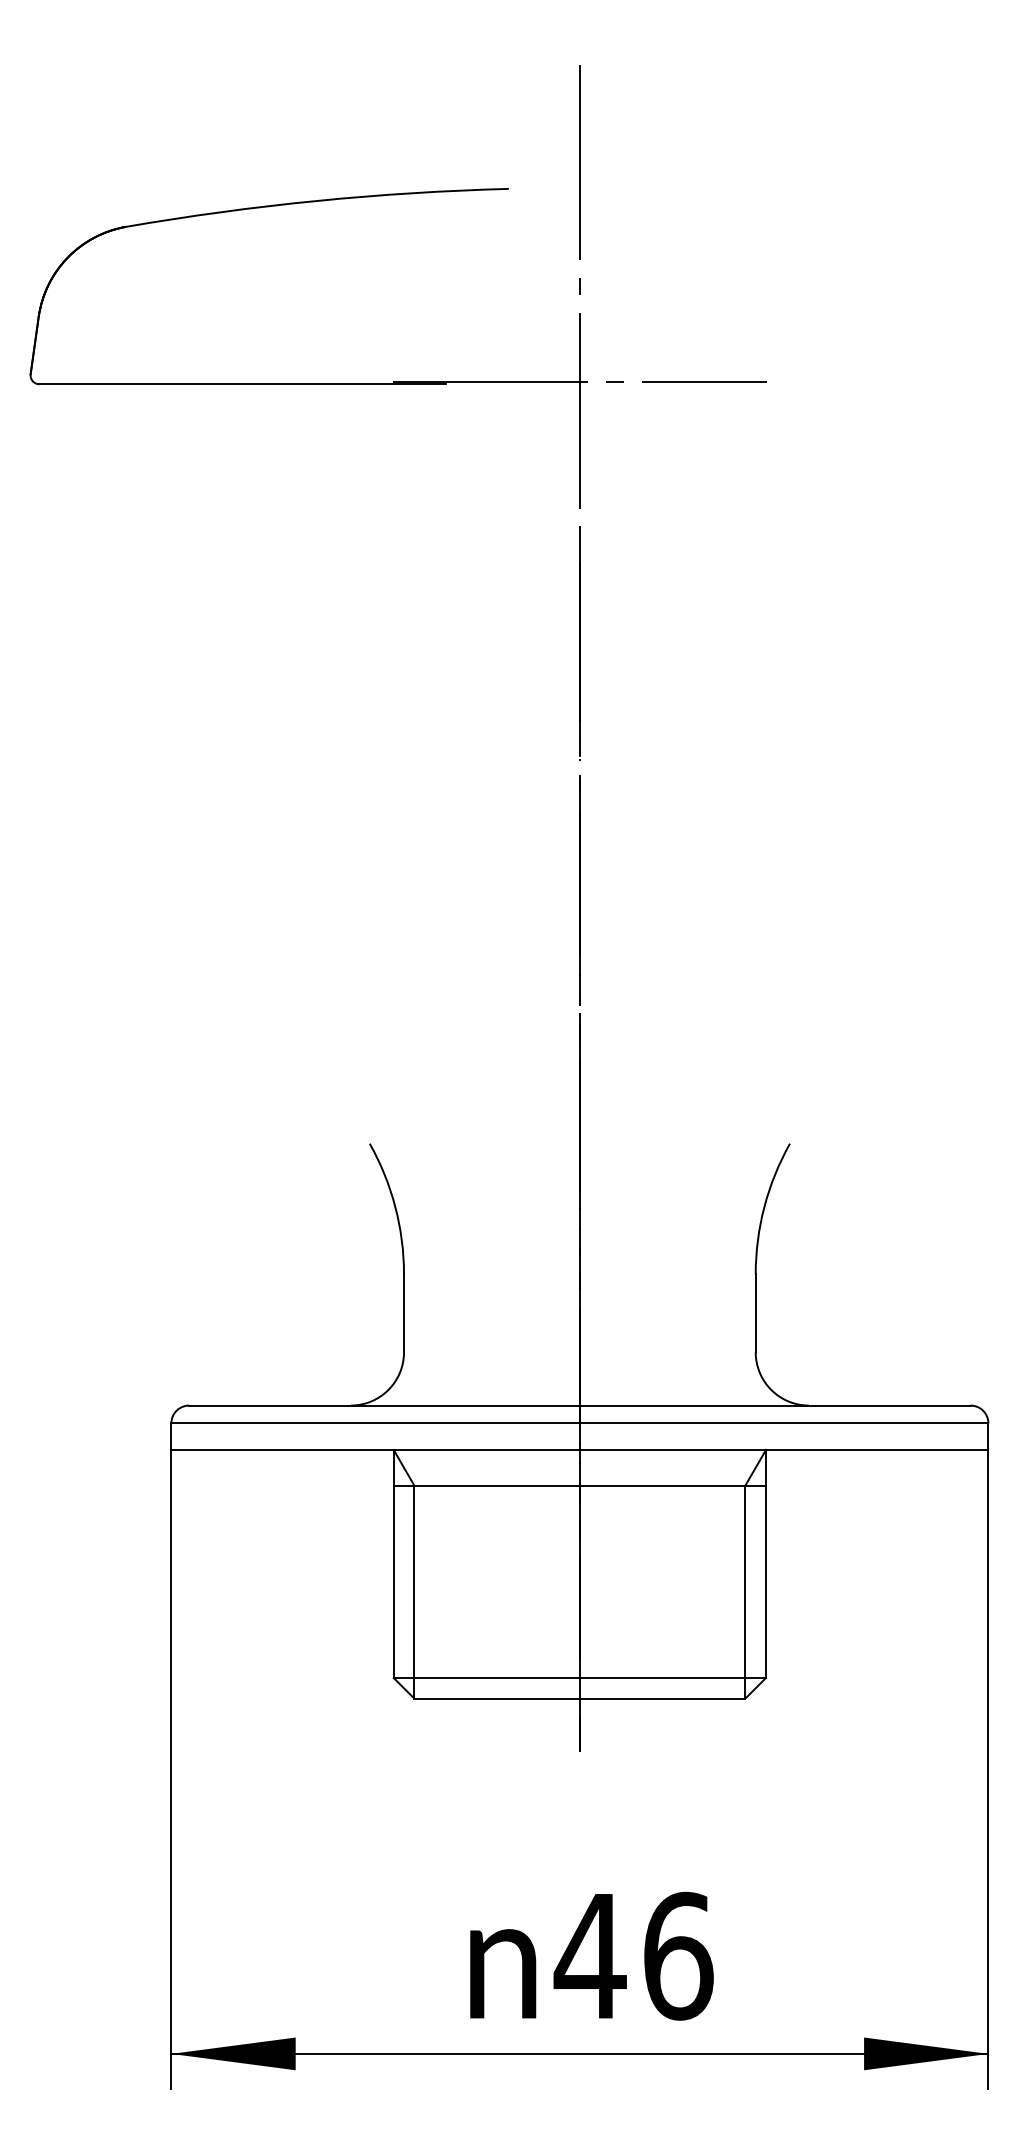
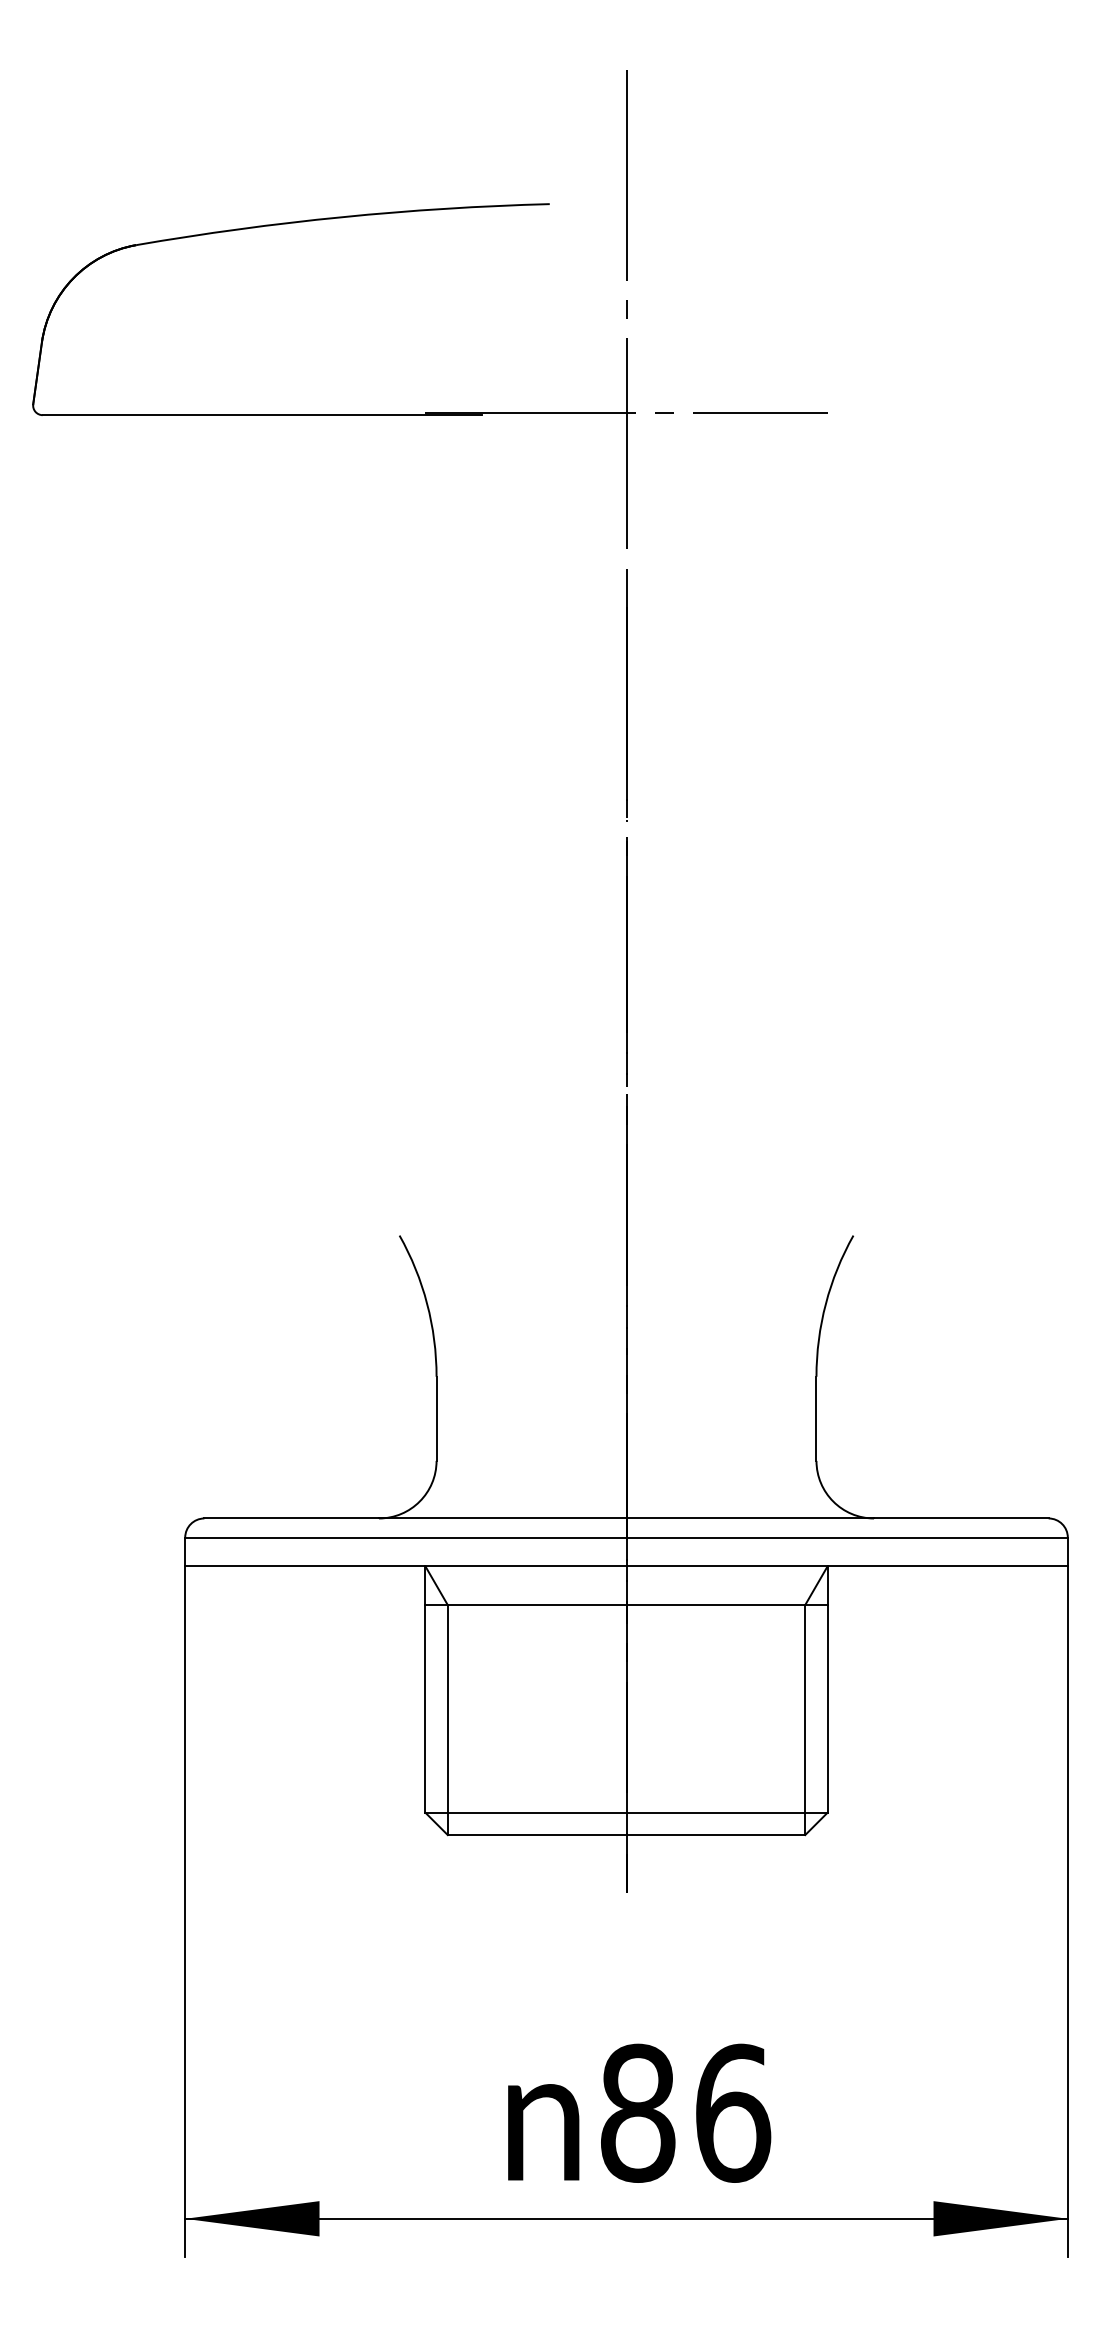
text: (590, 1955) -> (637, 2112), 46 -> 86

